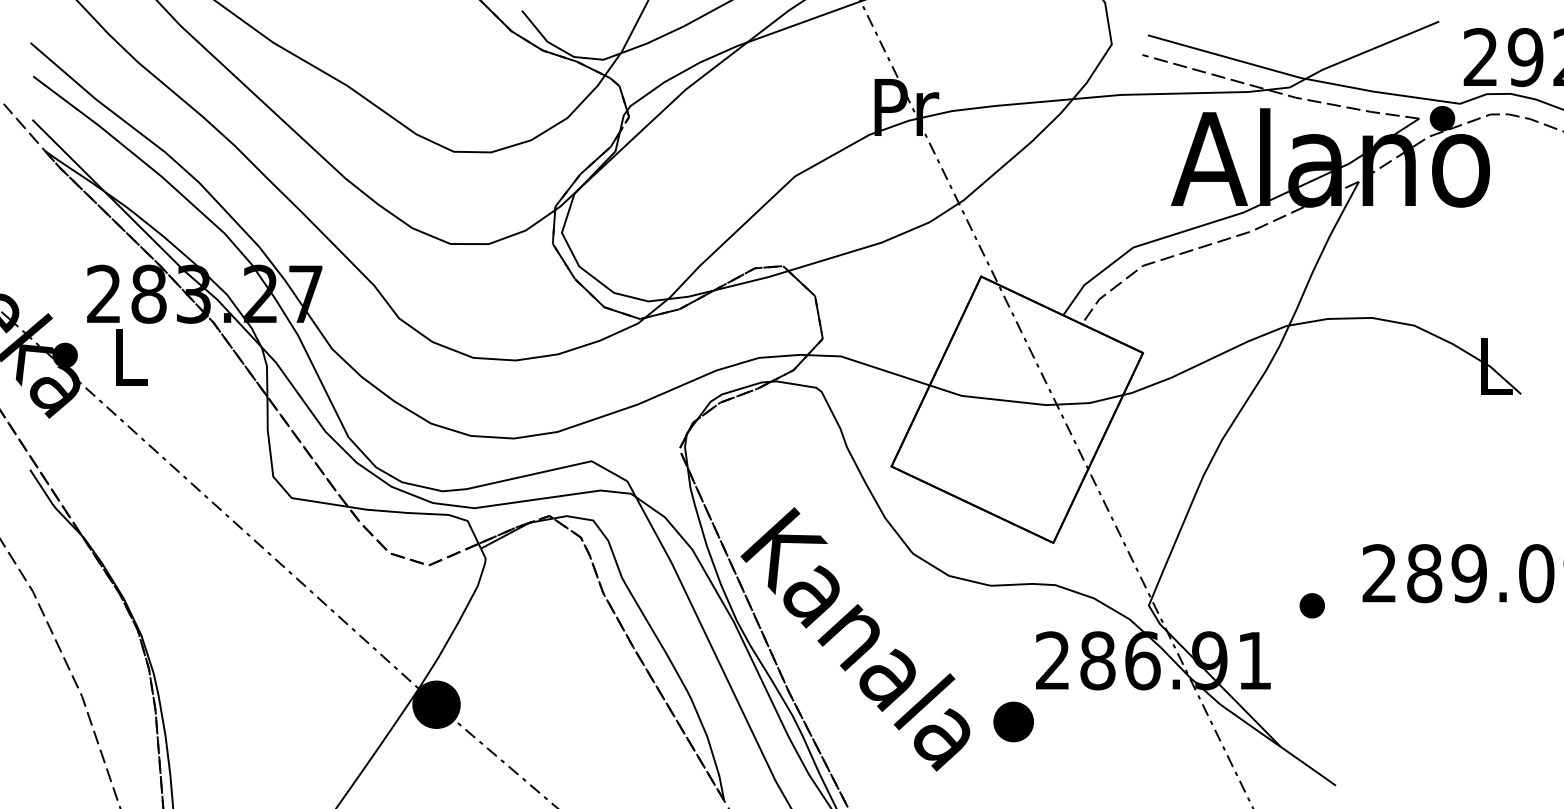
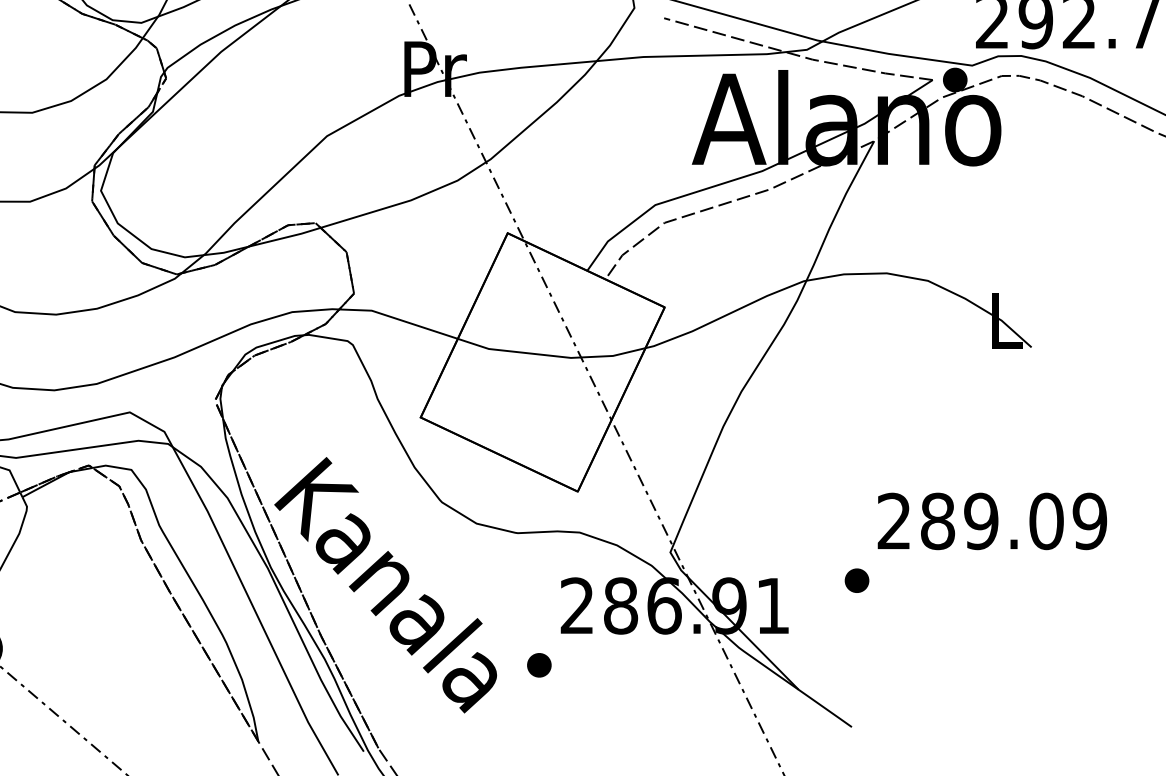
part: (1311, 605) -> (856, 580), moved
part: (1013, 721) -> (539, 664), size x0.62

